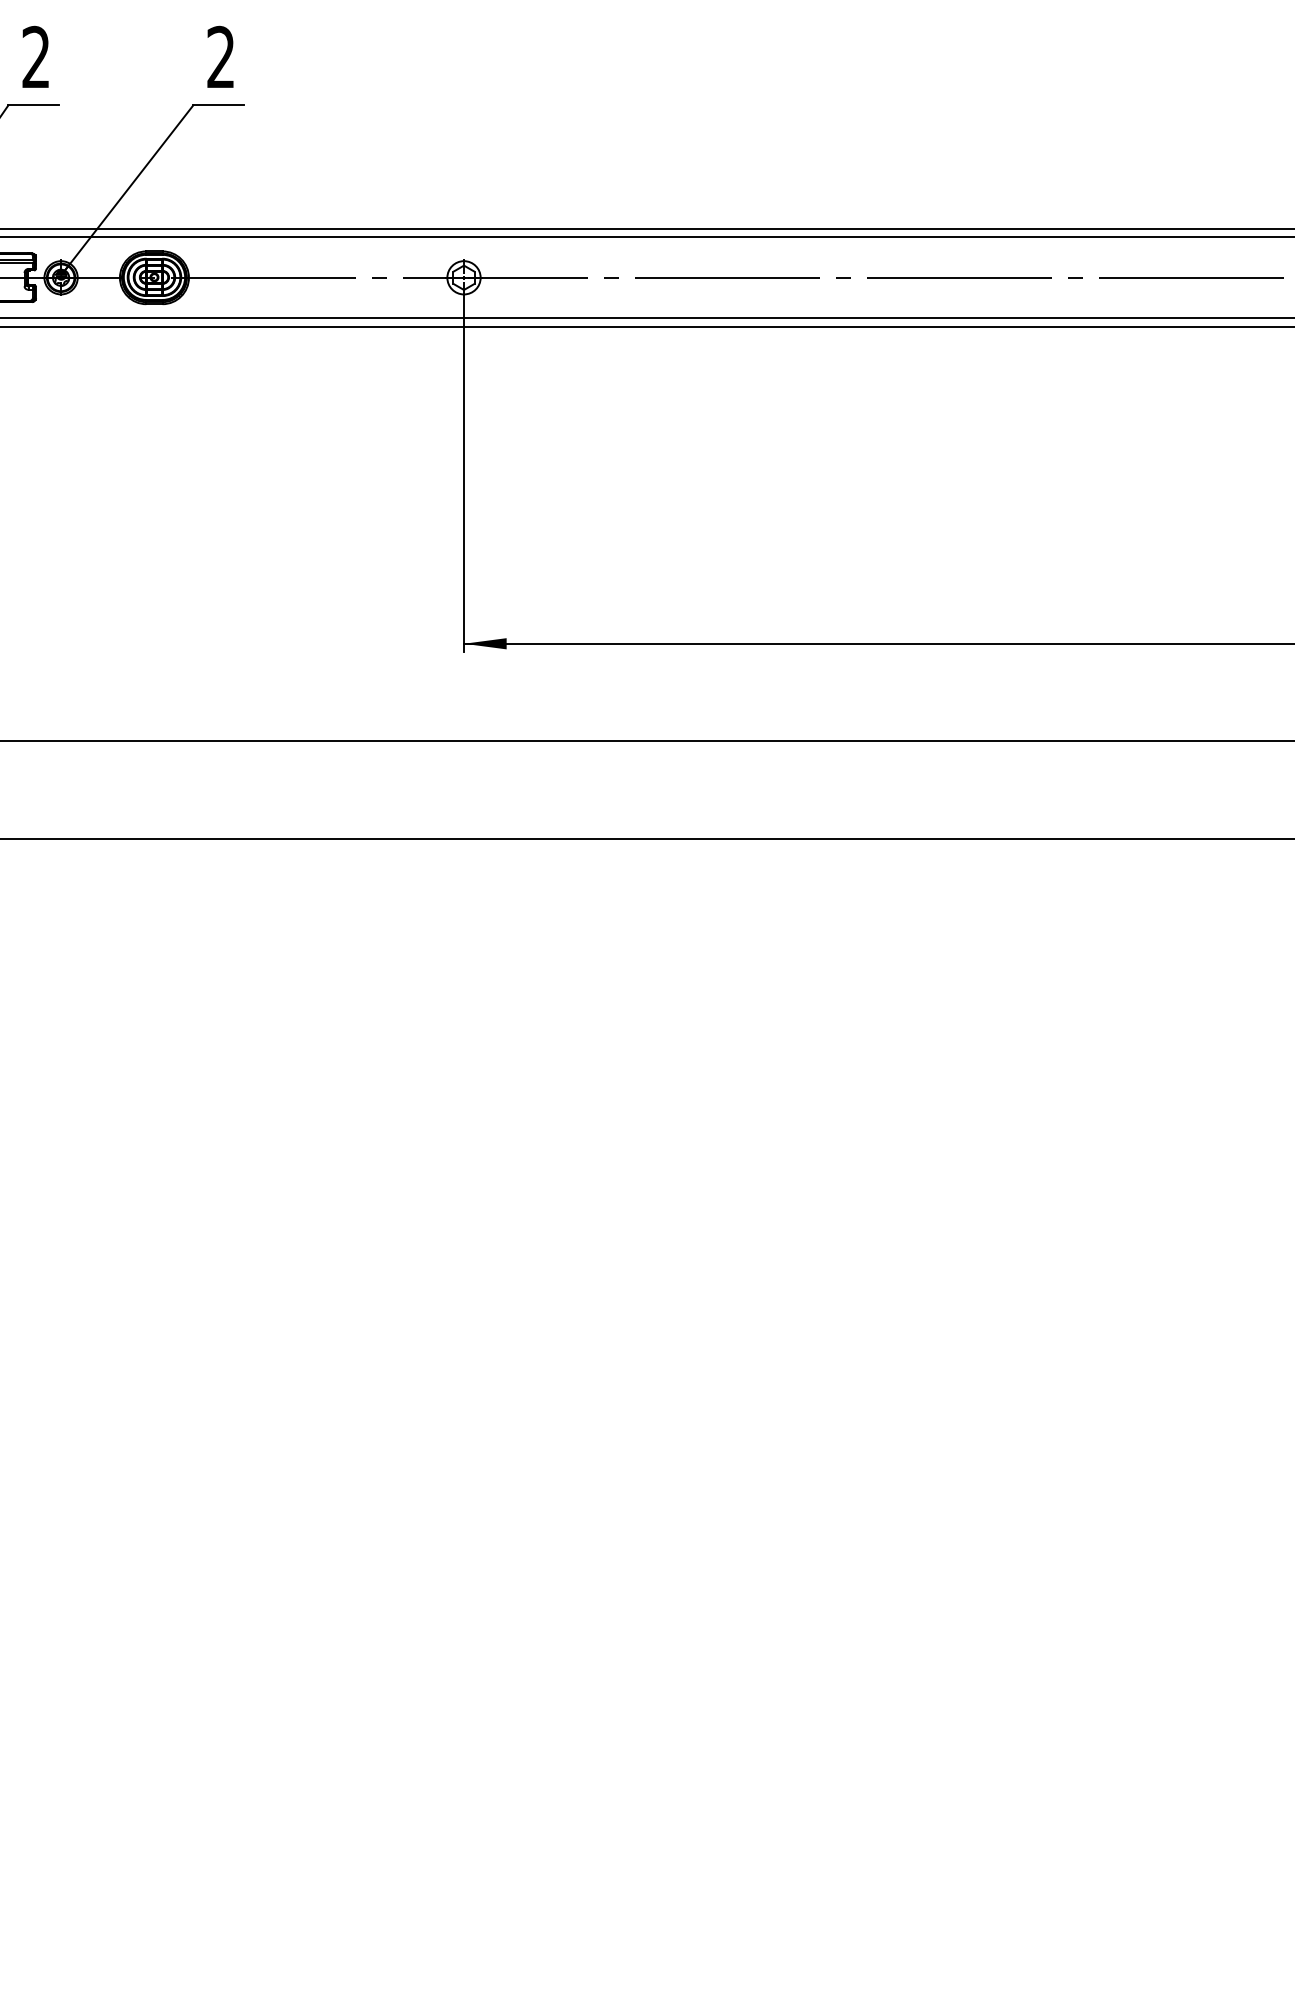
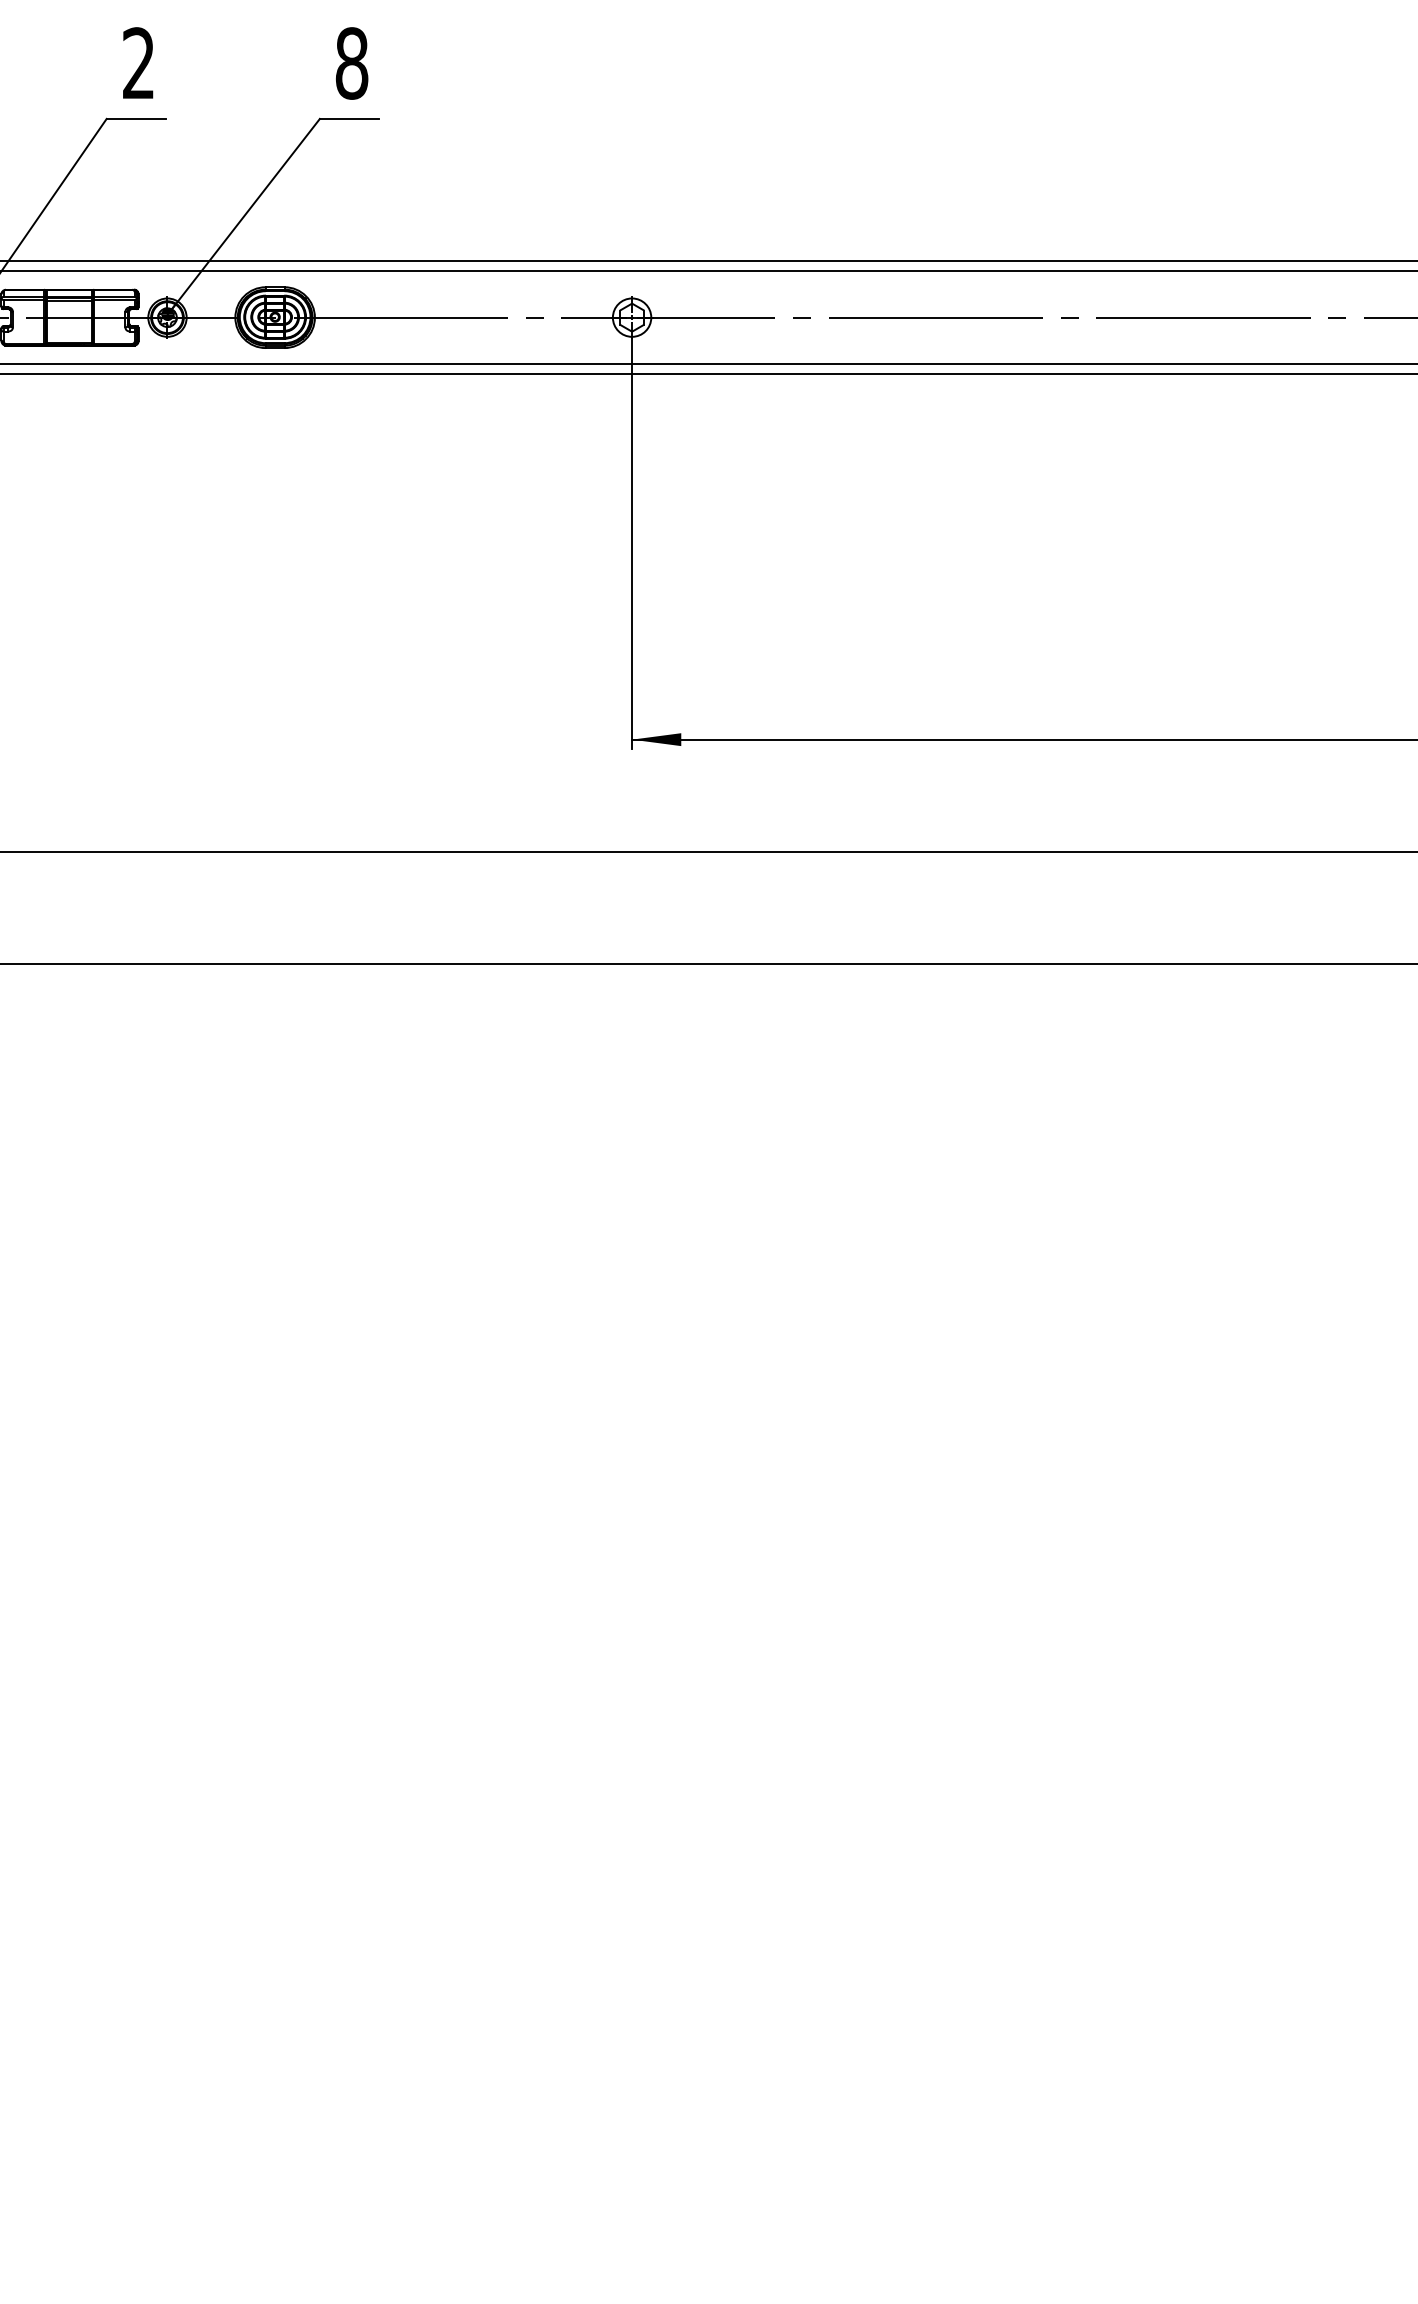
text: (221, 56) -> (352, 62), 2 -> 8

